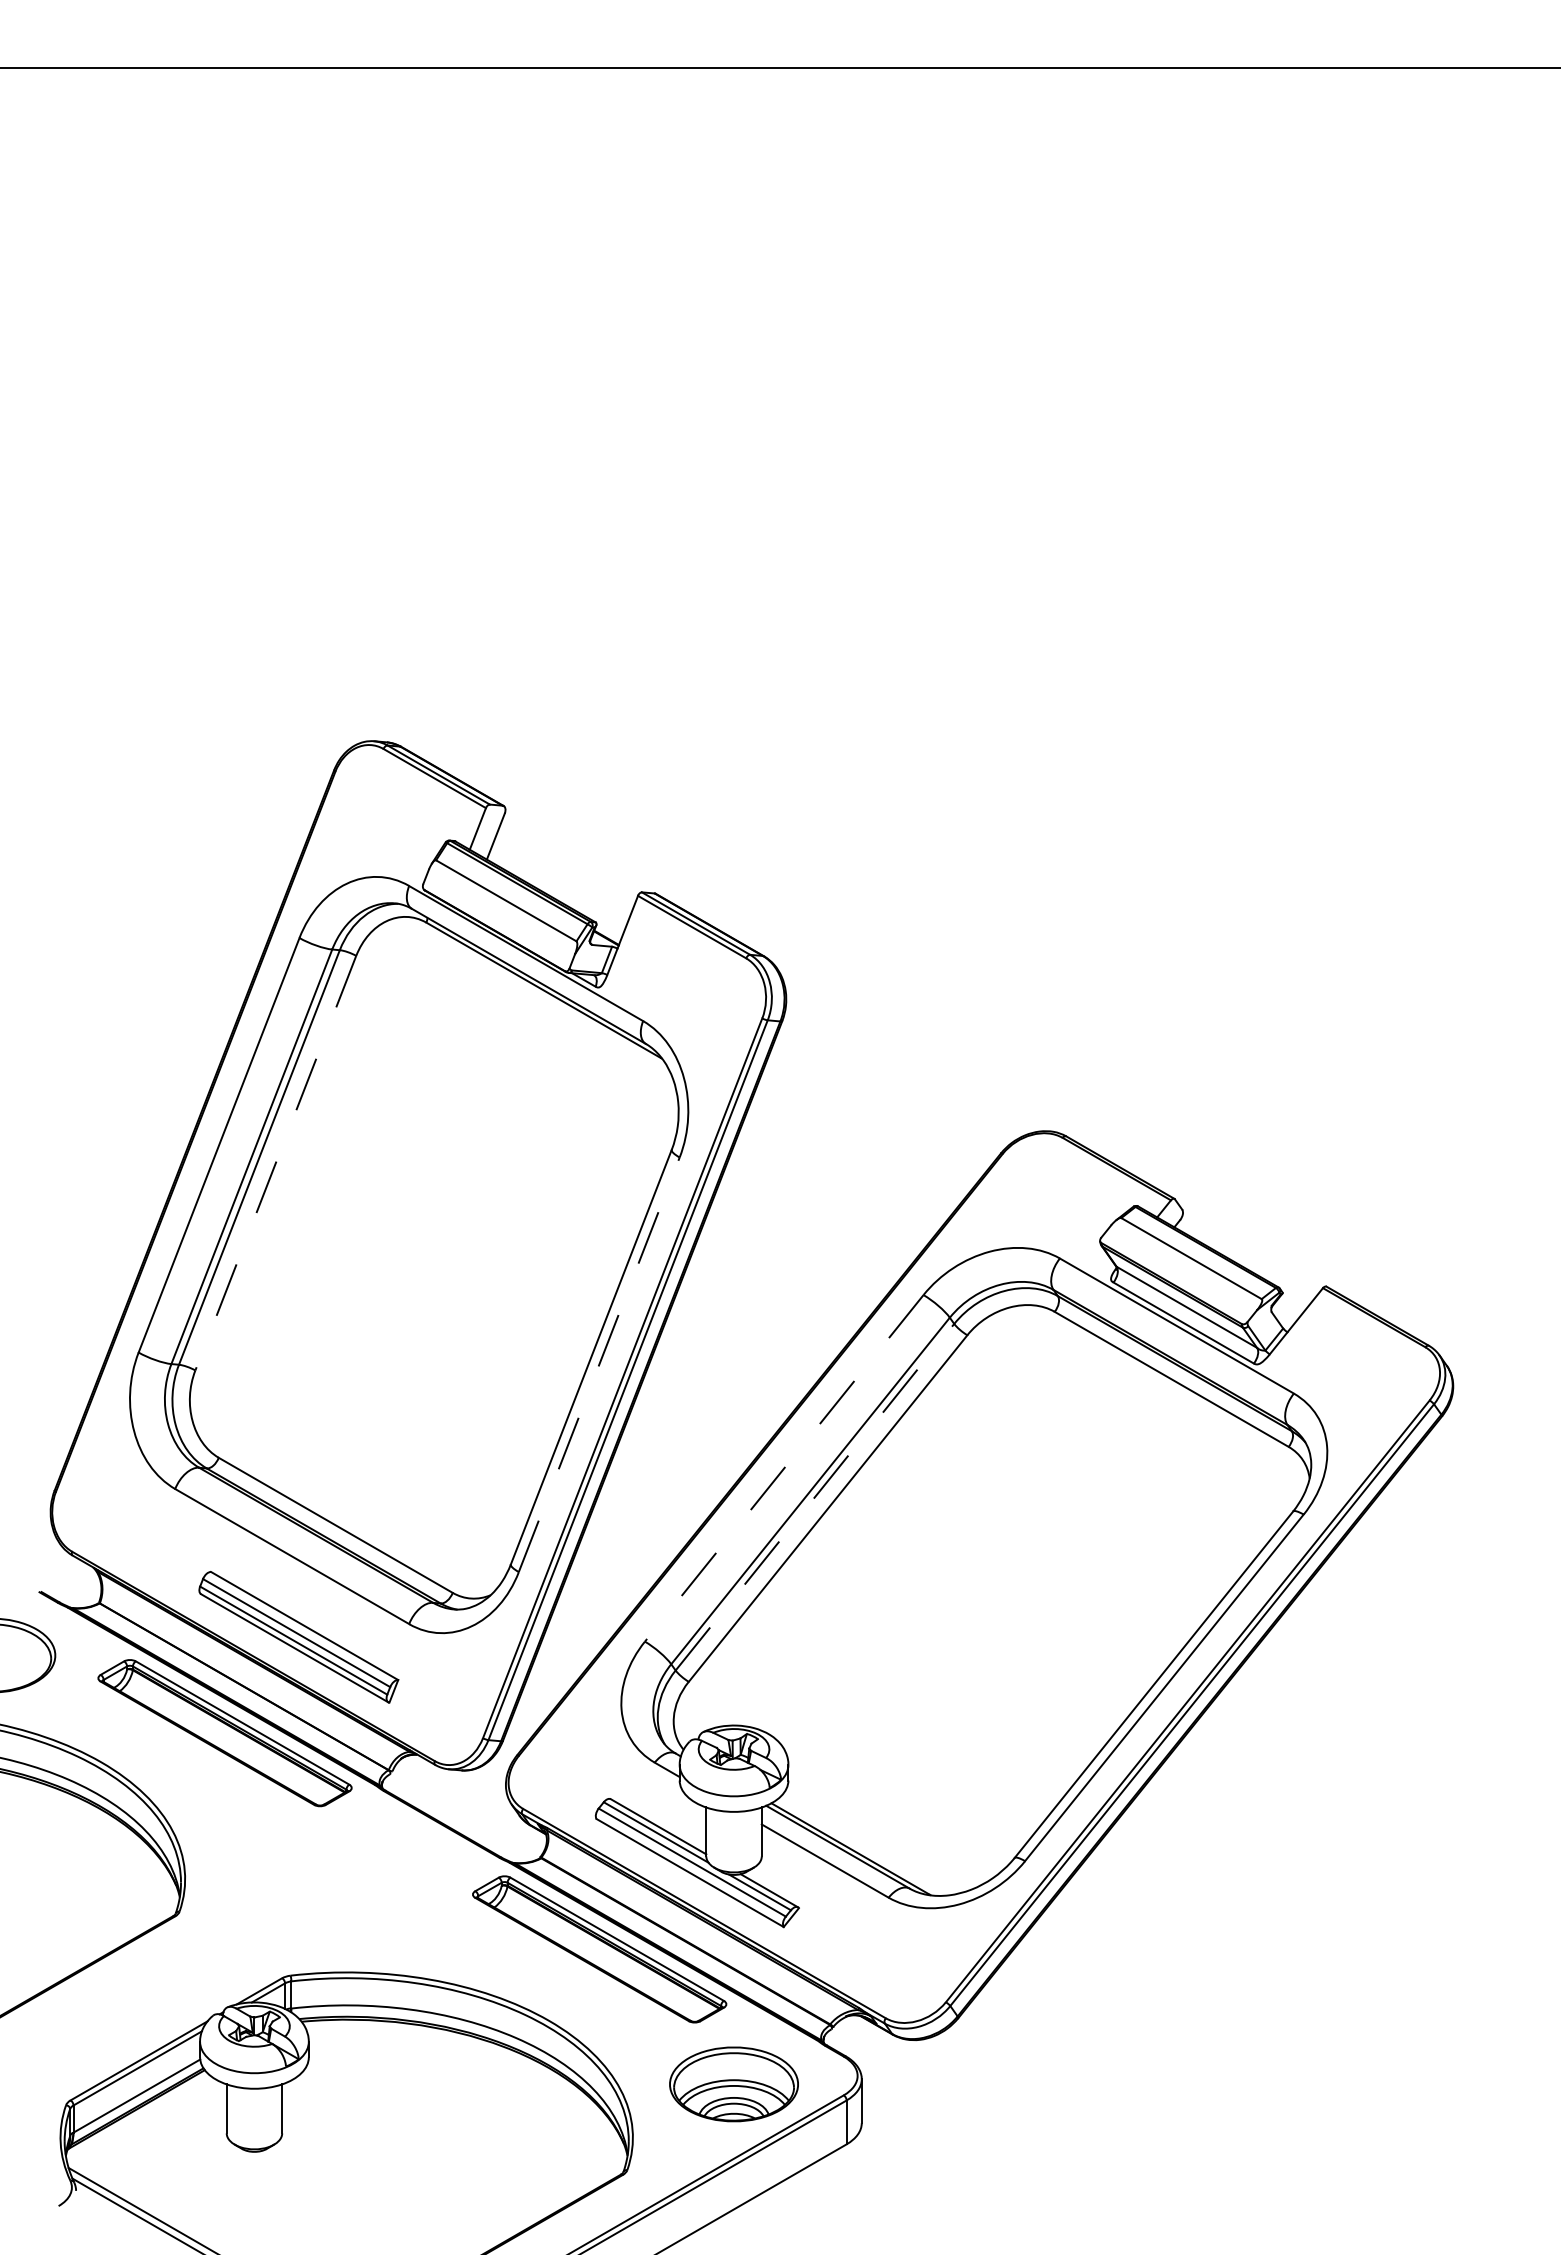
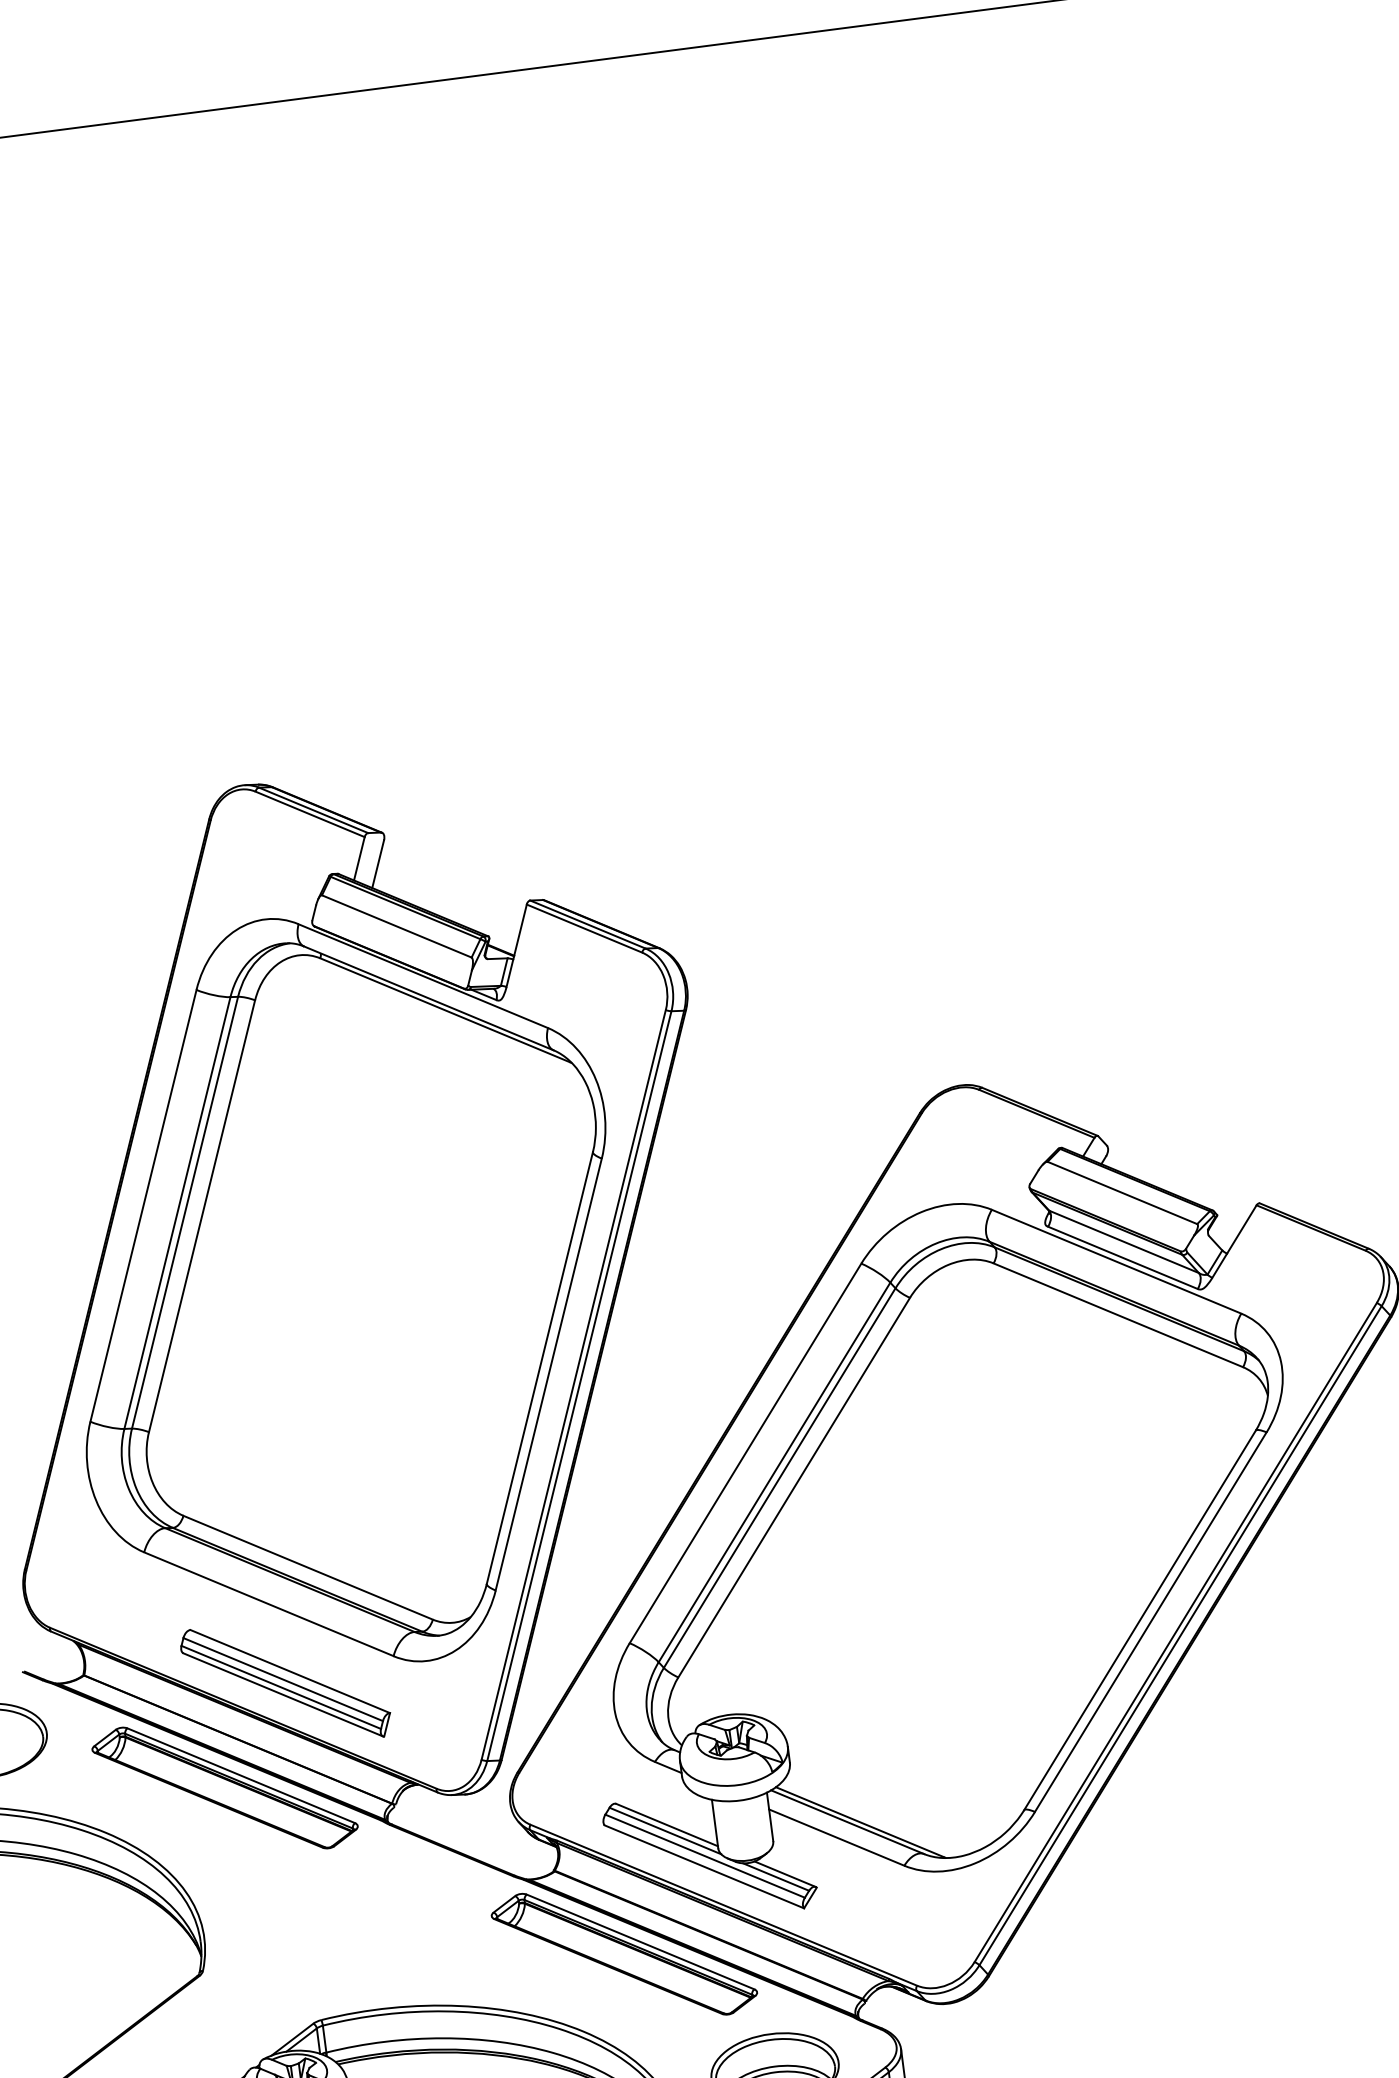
line: (275, 1163) -> (201, 1216), dashed -> solid
line: (599, 1364) -> (548, 1374), dashed -> solid
line: (783, 1468) -> (744, 1453), dashed -> solid
line: (815, 1496) -> (780, 1477), dashed -> solid

